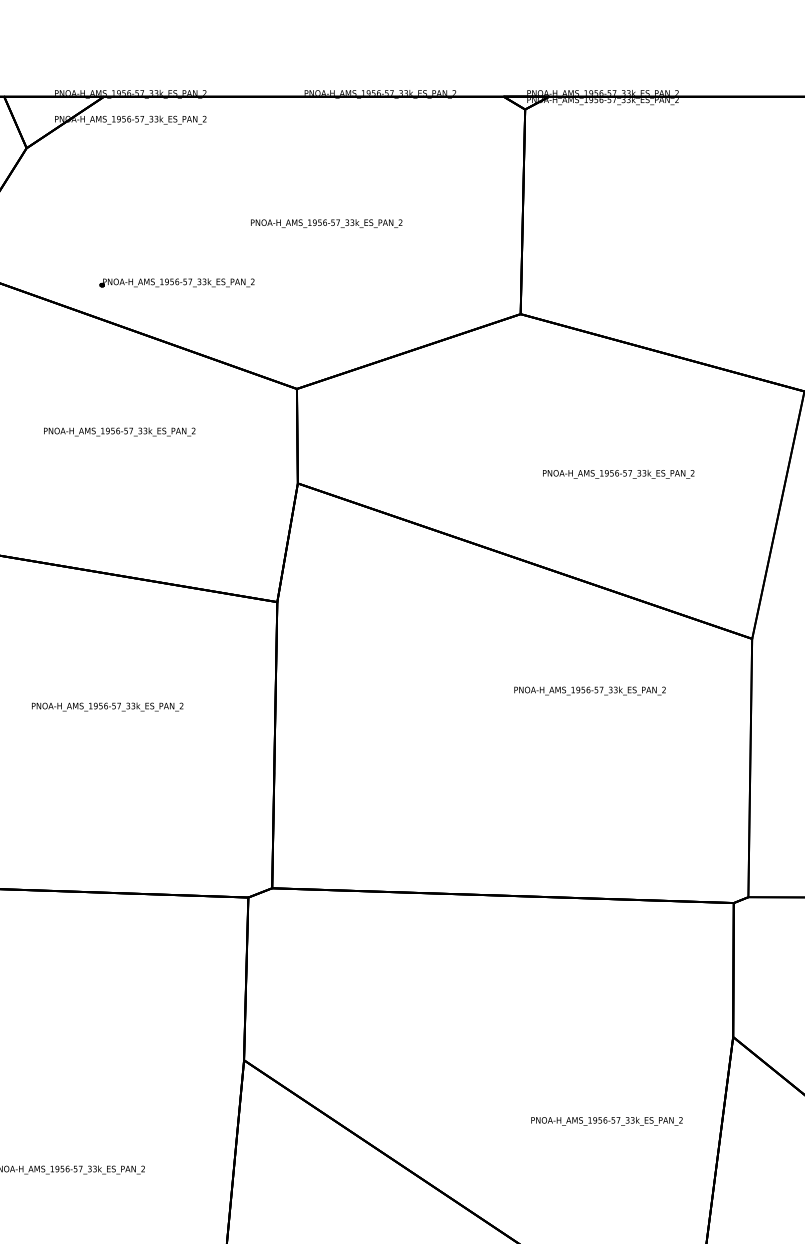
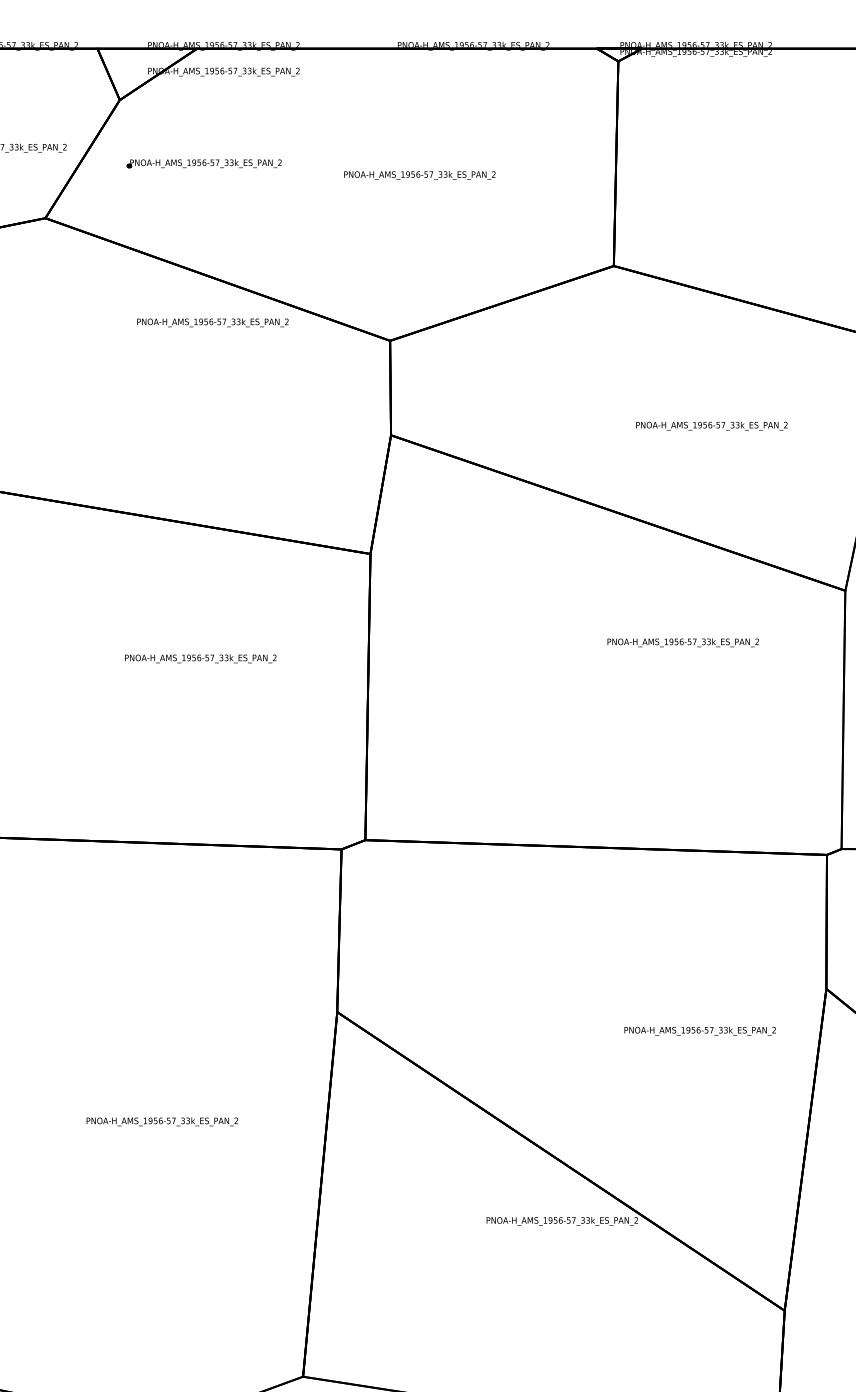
part: (176, 282) -> (203, 163), moved
text: (119, 431) -> (212, 322), moved
text: (606, 1120) -> (699, 1030), moved

